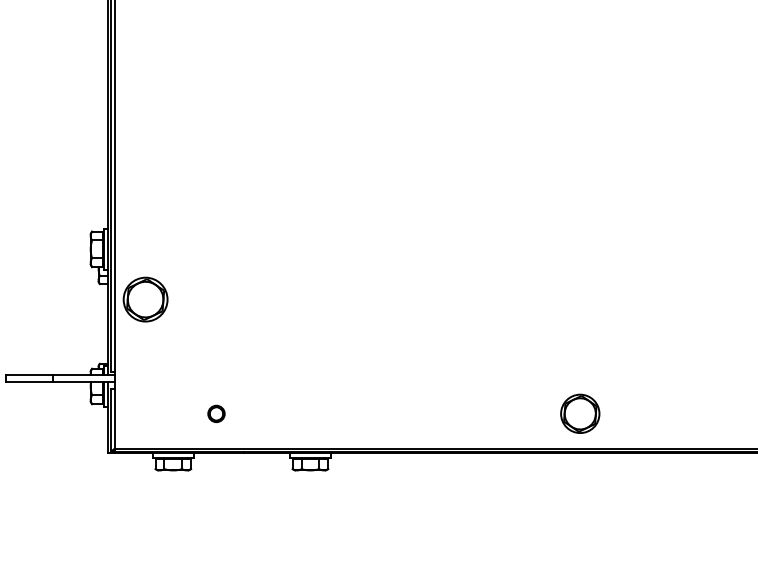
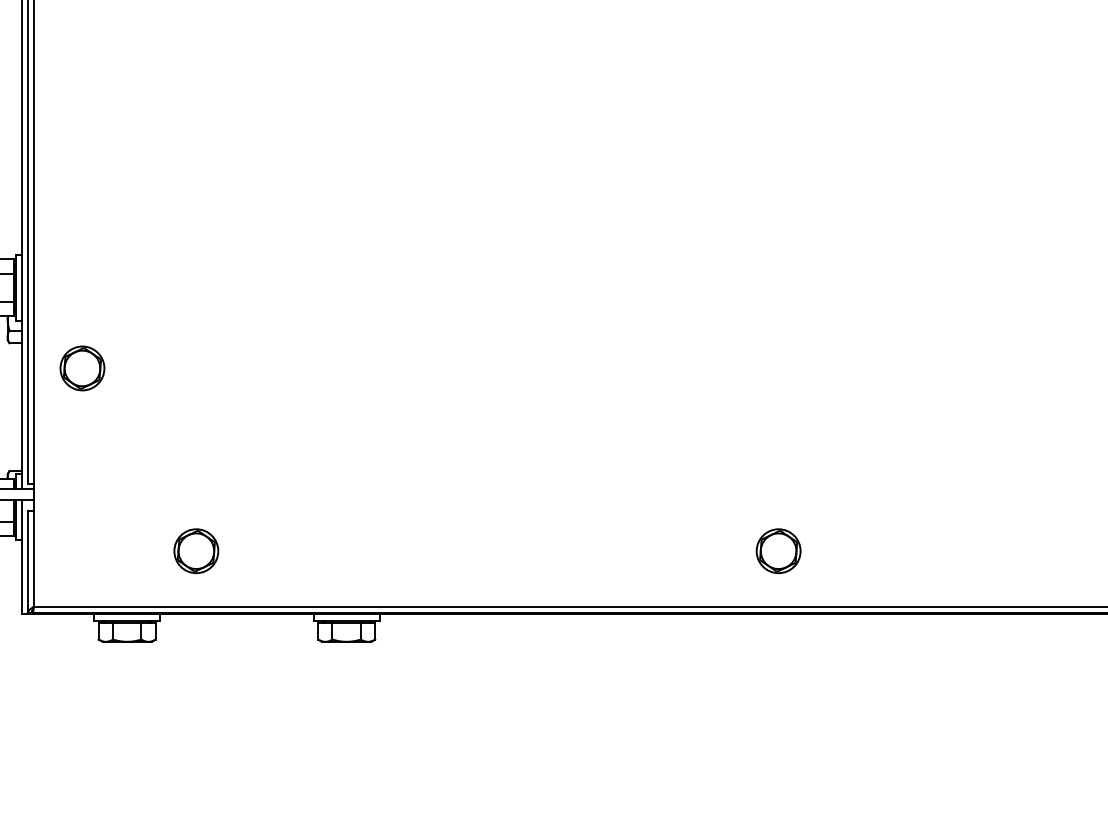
part: (144, 299) -> (81, 368), size x0.62
part: (216, 413) -> (196, 550), size x1.67
part: (579, 413) -> (777, 550), size x0.71

